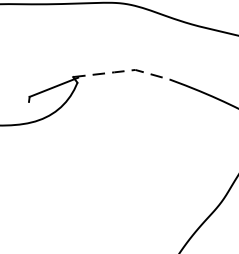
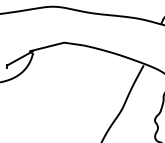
line: (123, 71) -> (57, 44), dashed -> solid

